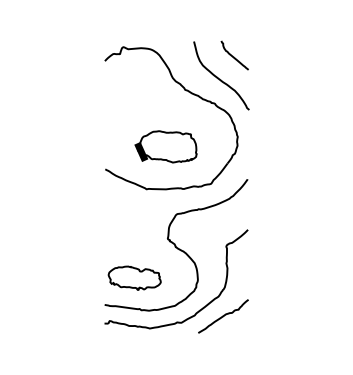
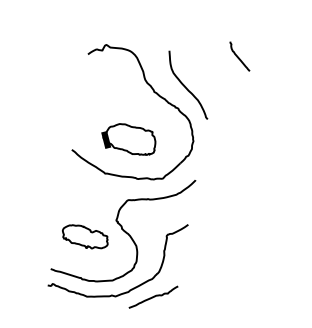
curve: (234, 56) -> (239, 57), moved
part: (134, 277) -> (85, 236), moved

